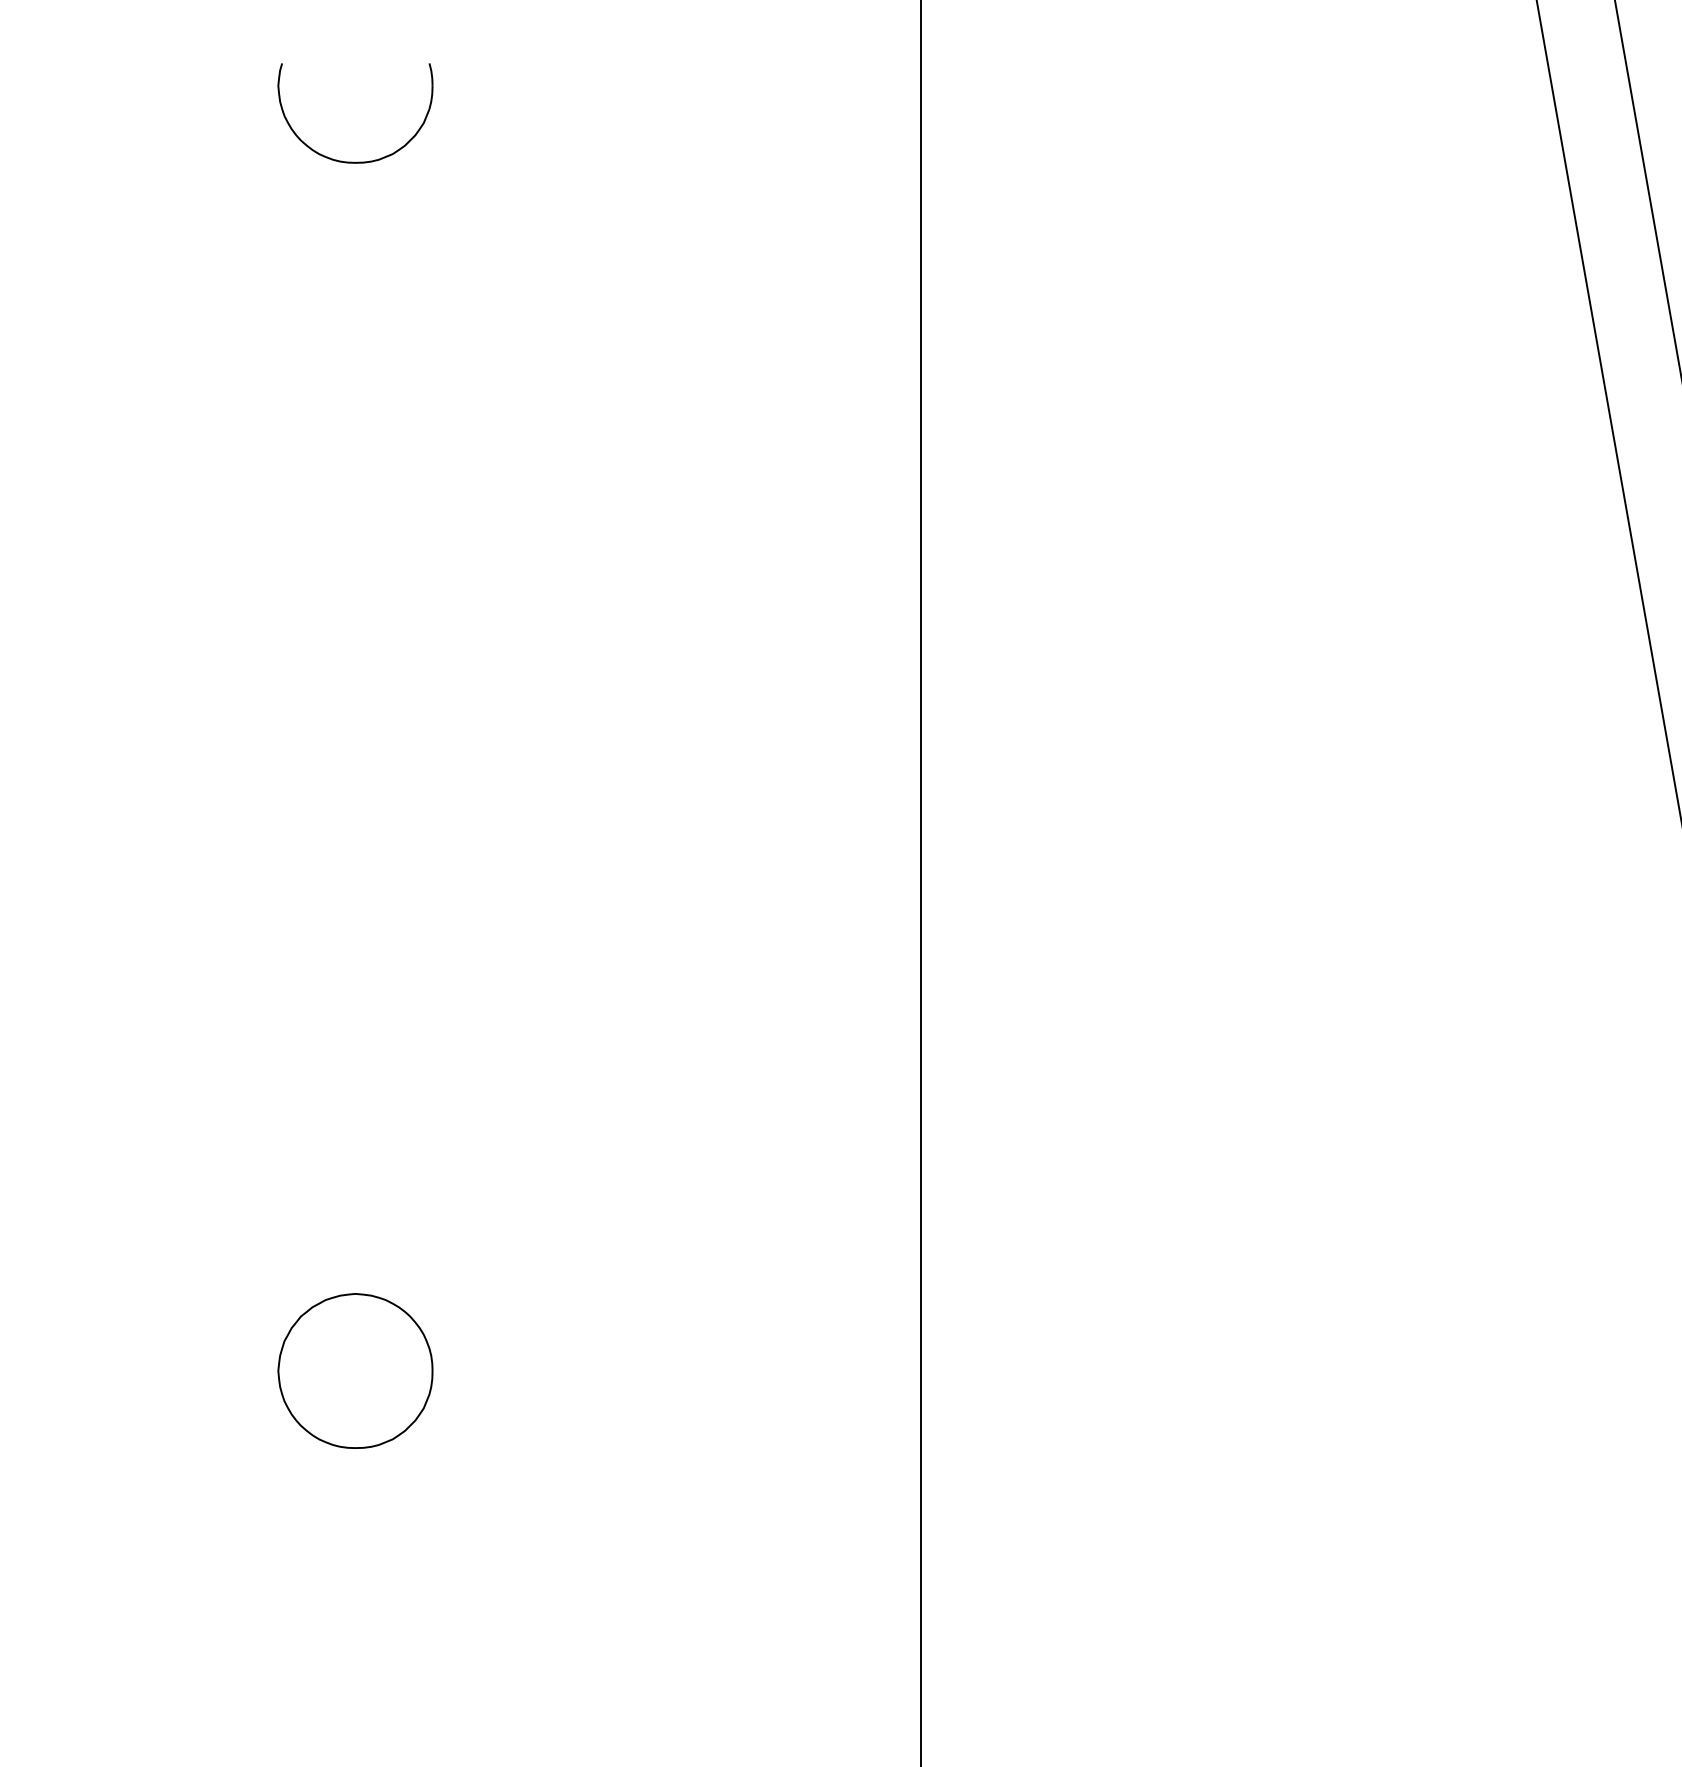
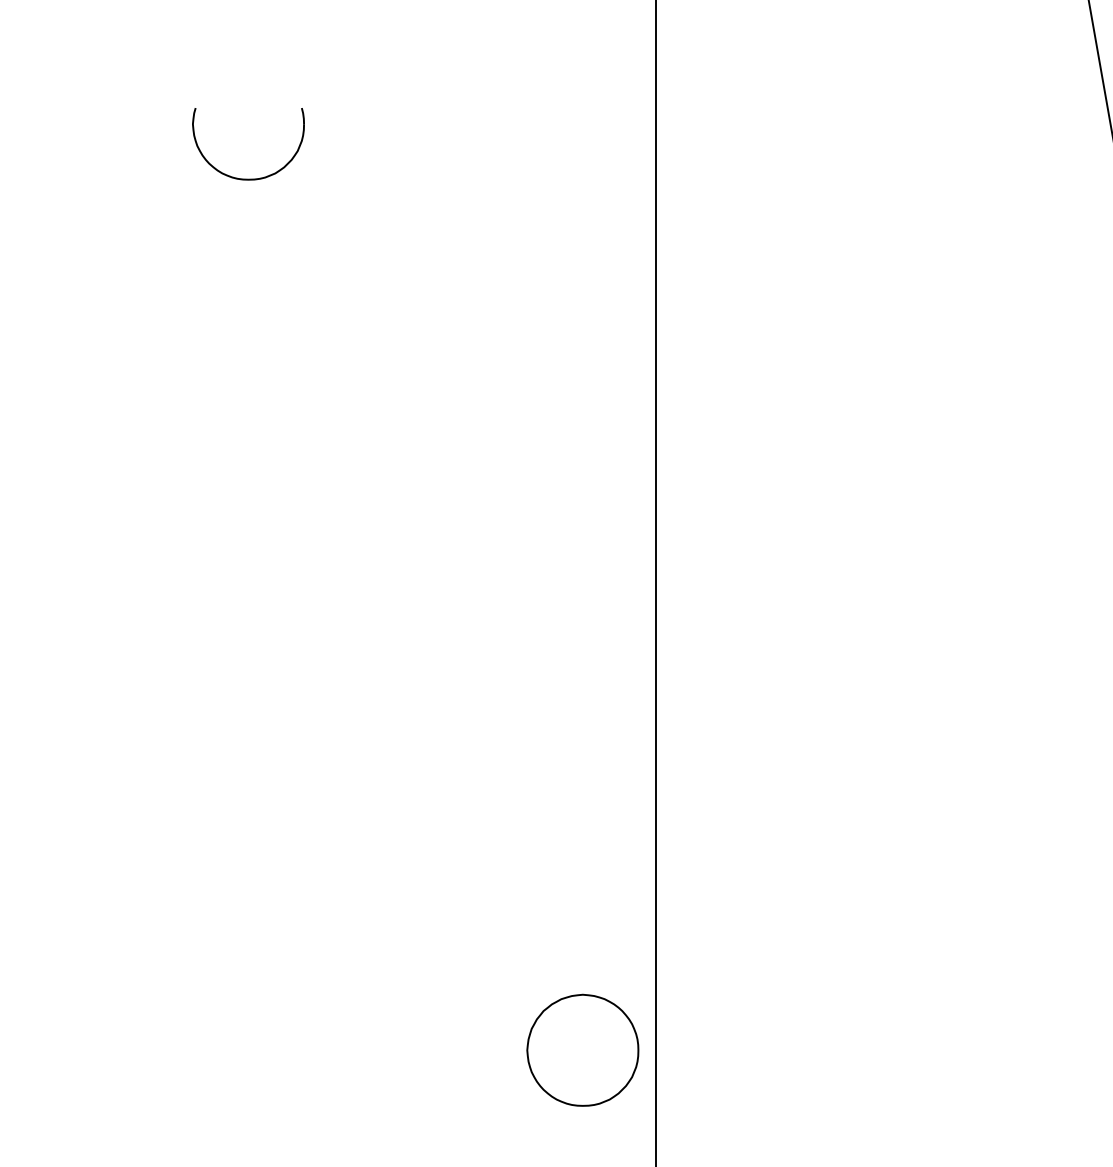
part: (355, 1370) -> (582, 1049), moved

